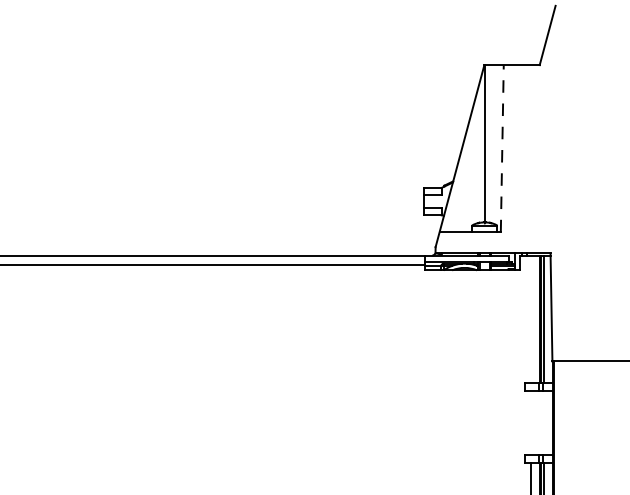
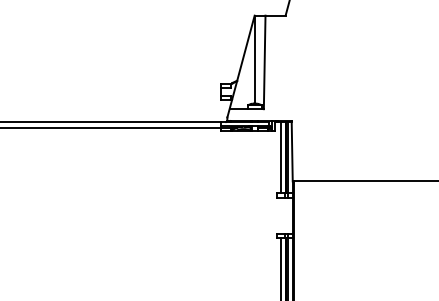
line: (501, 148) -> (264, 62), dashed -> solid
line: (530, 318) -> (280, 157), added

